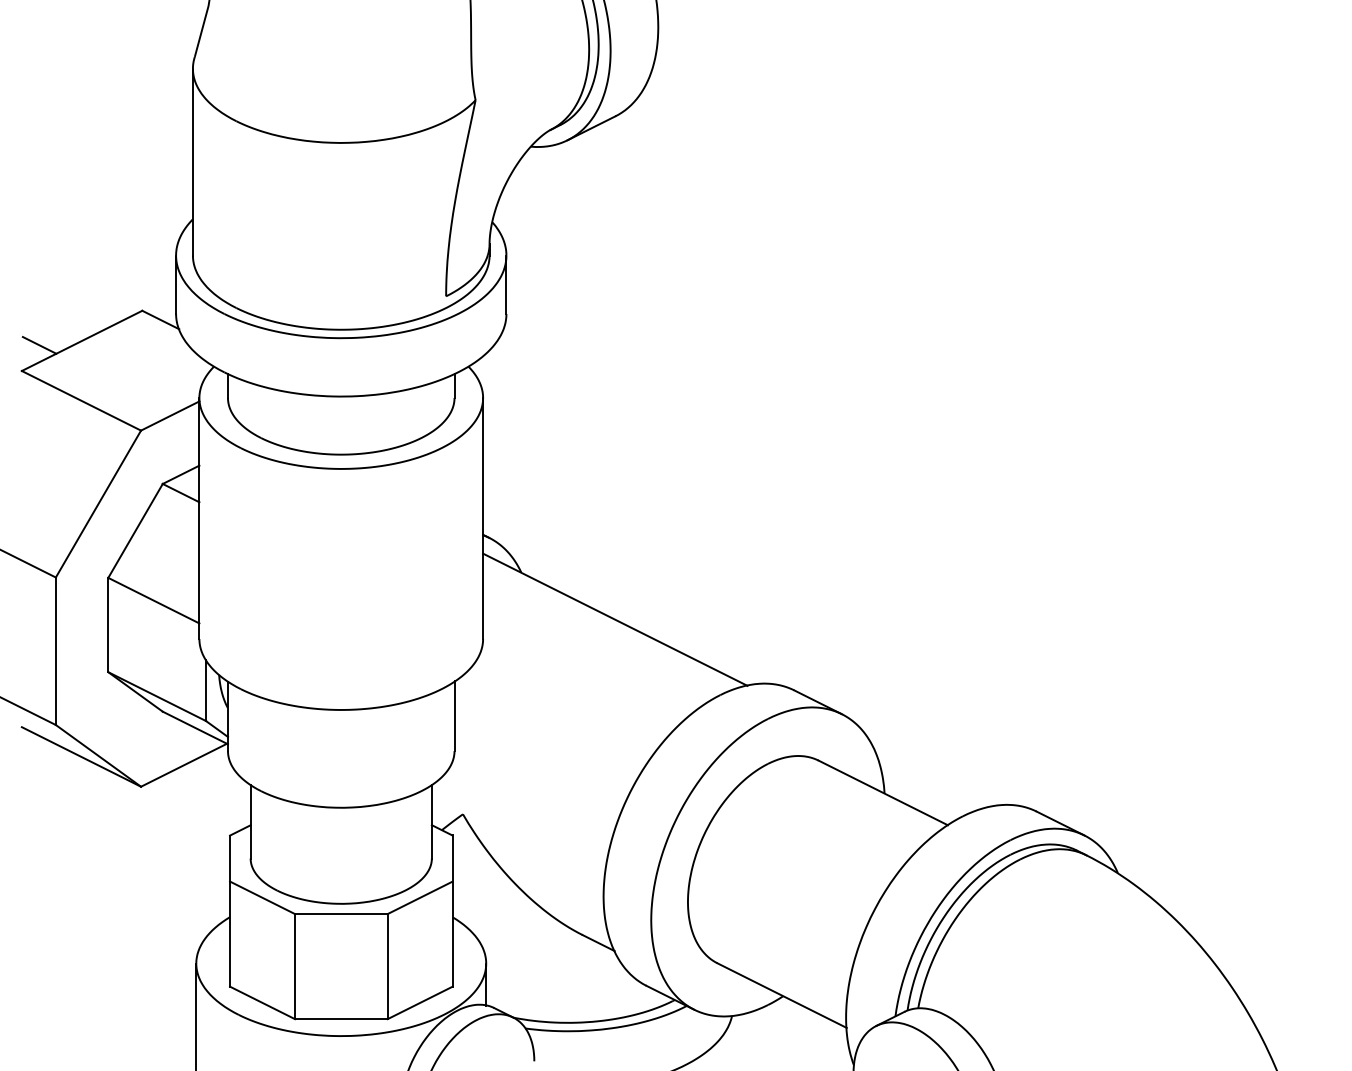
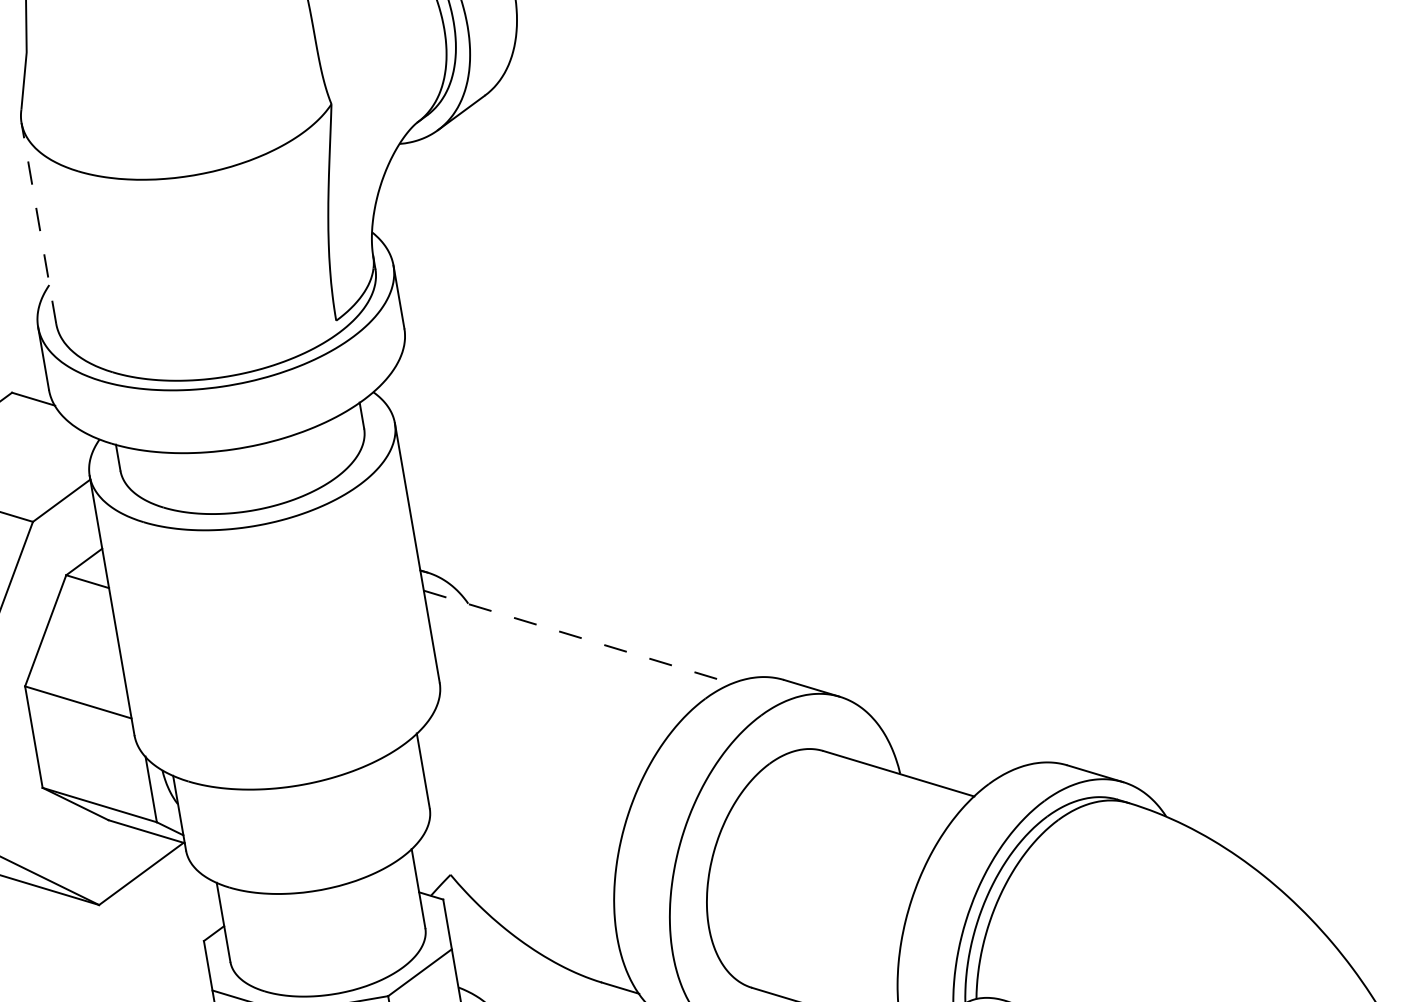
line: (192, 161) -> (38, 222), solid -> dashed
line: (615, 619) -> (578, 636), solid -> dashed

